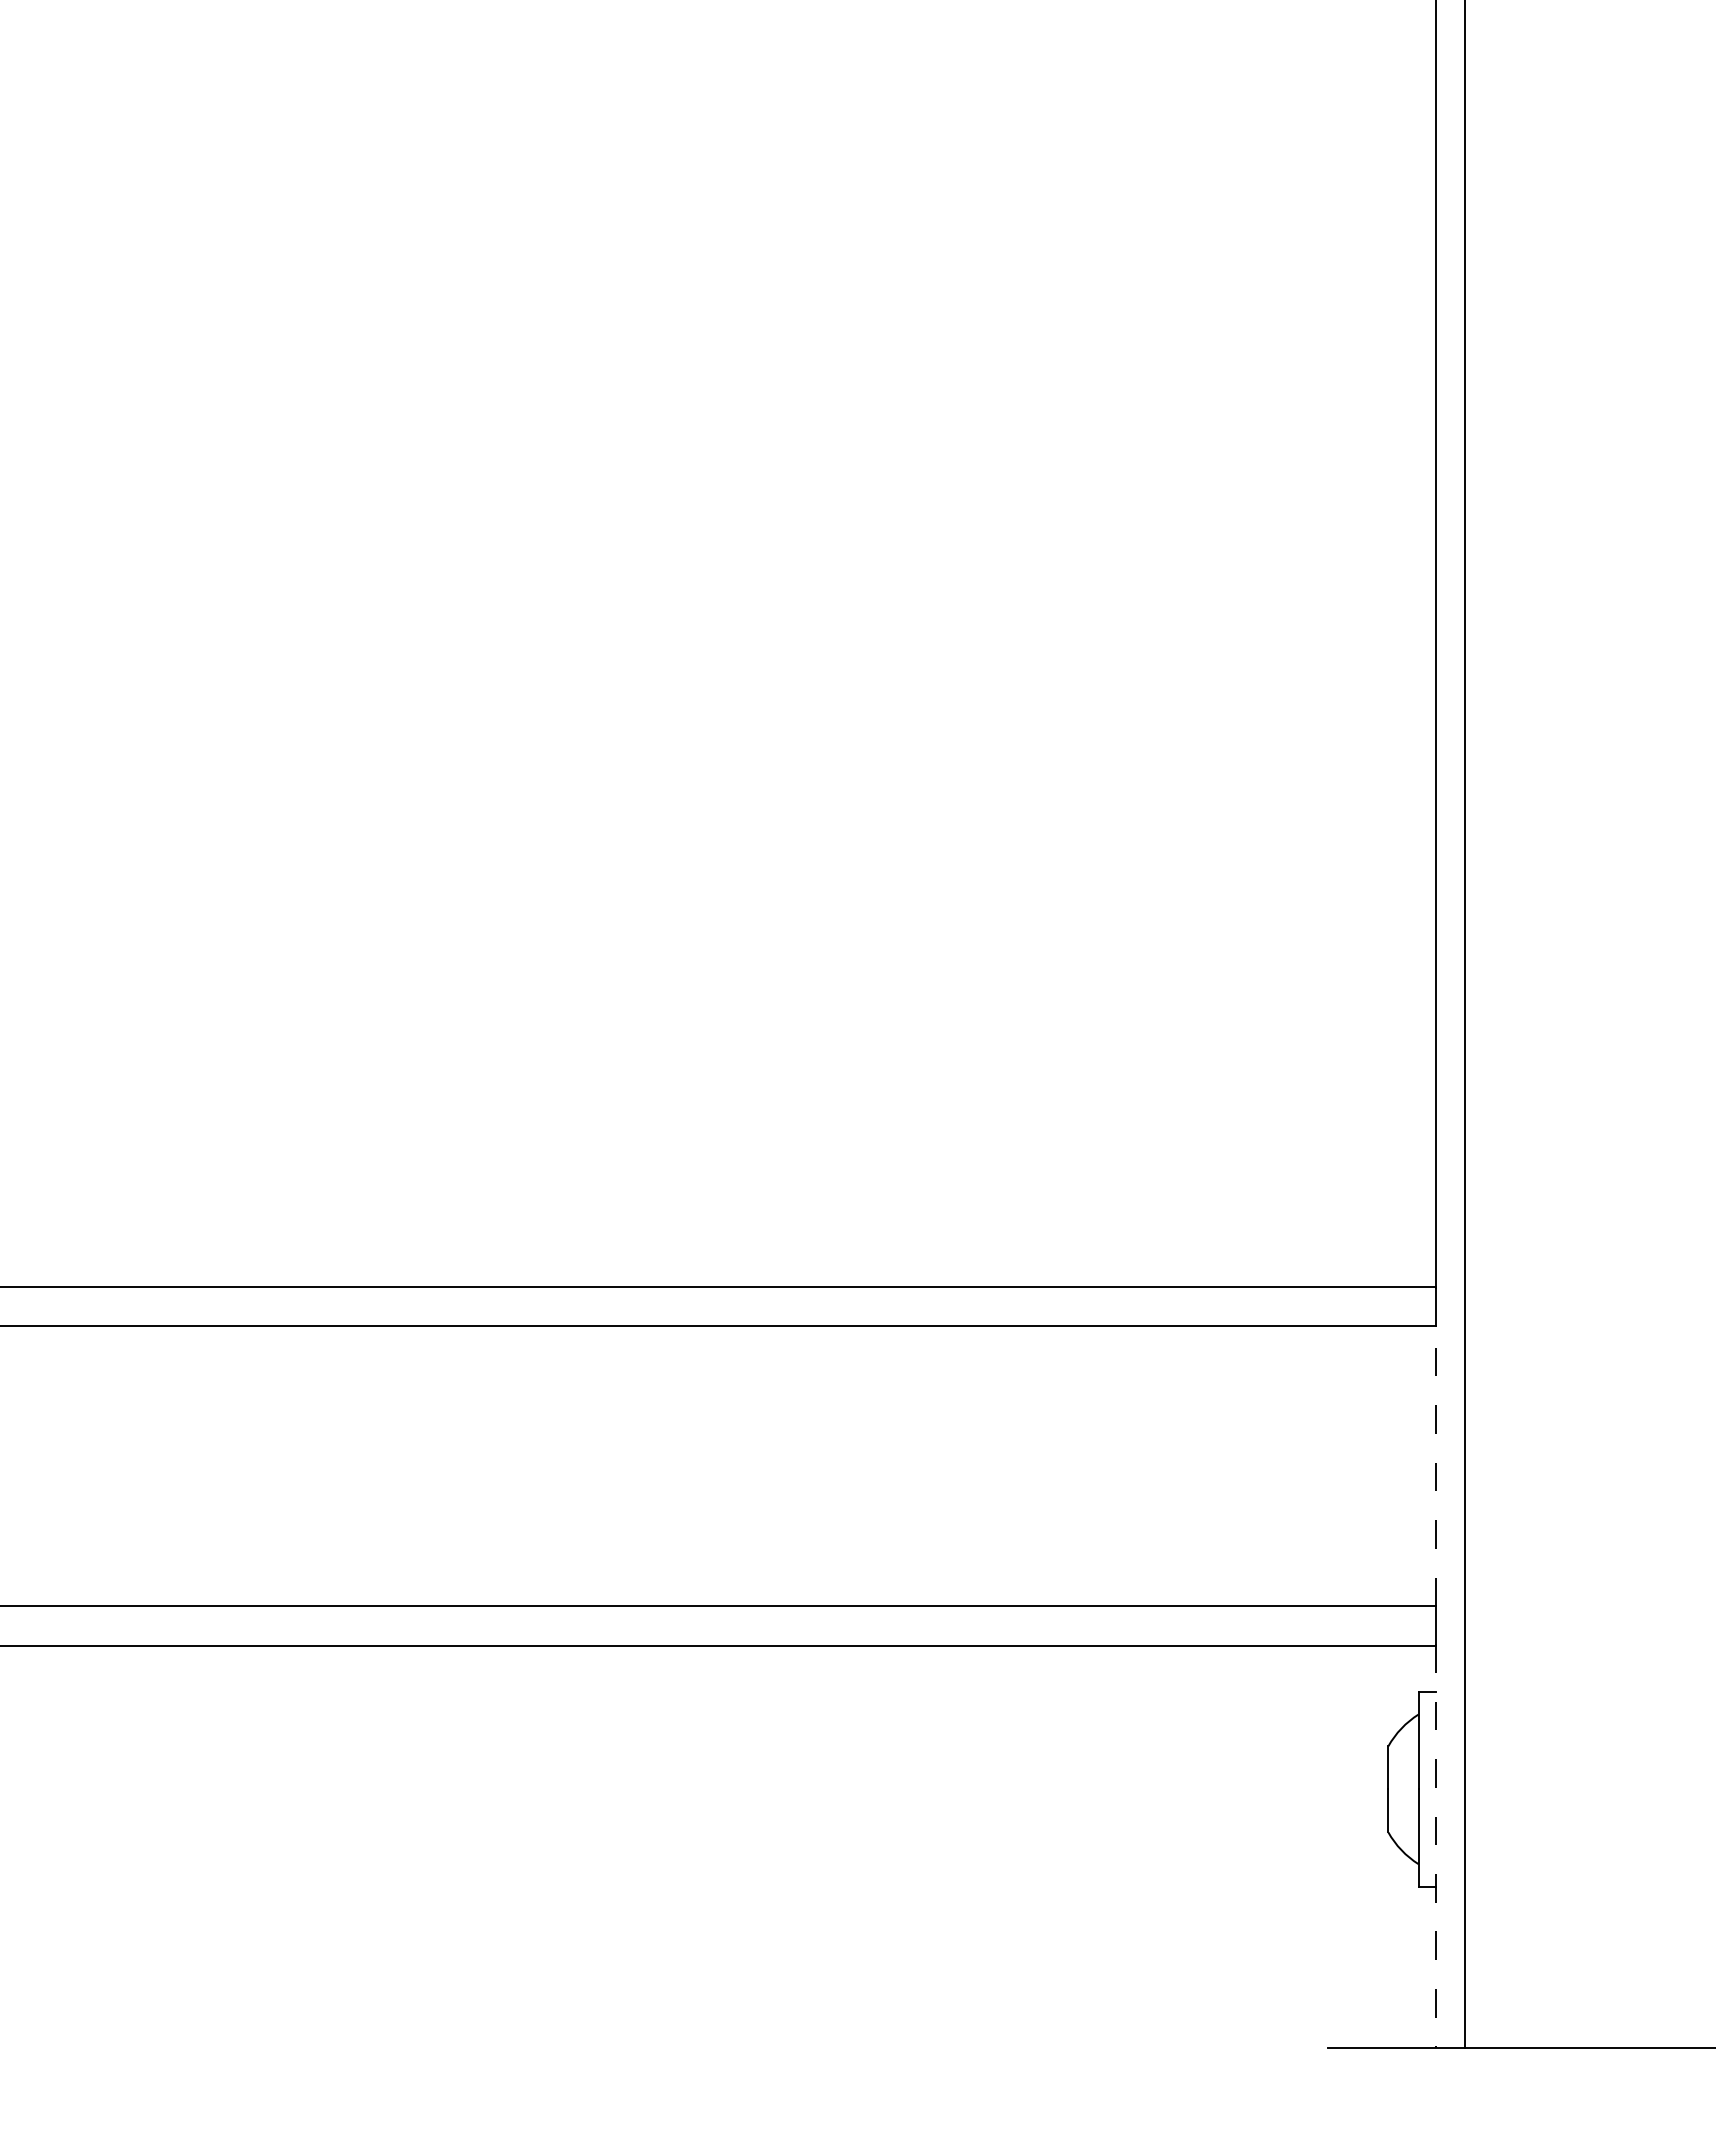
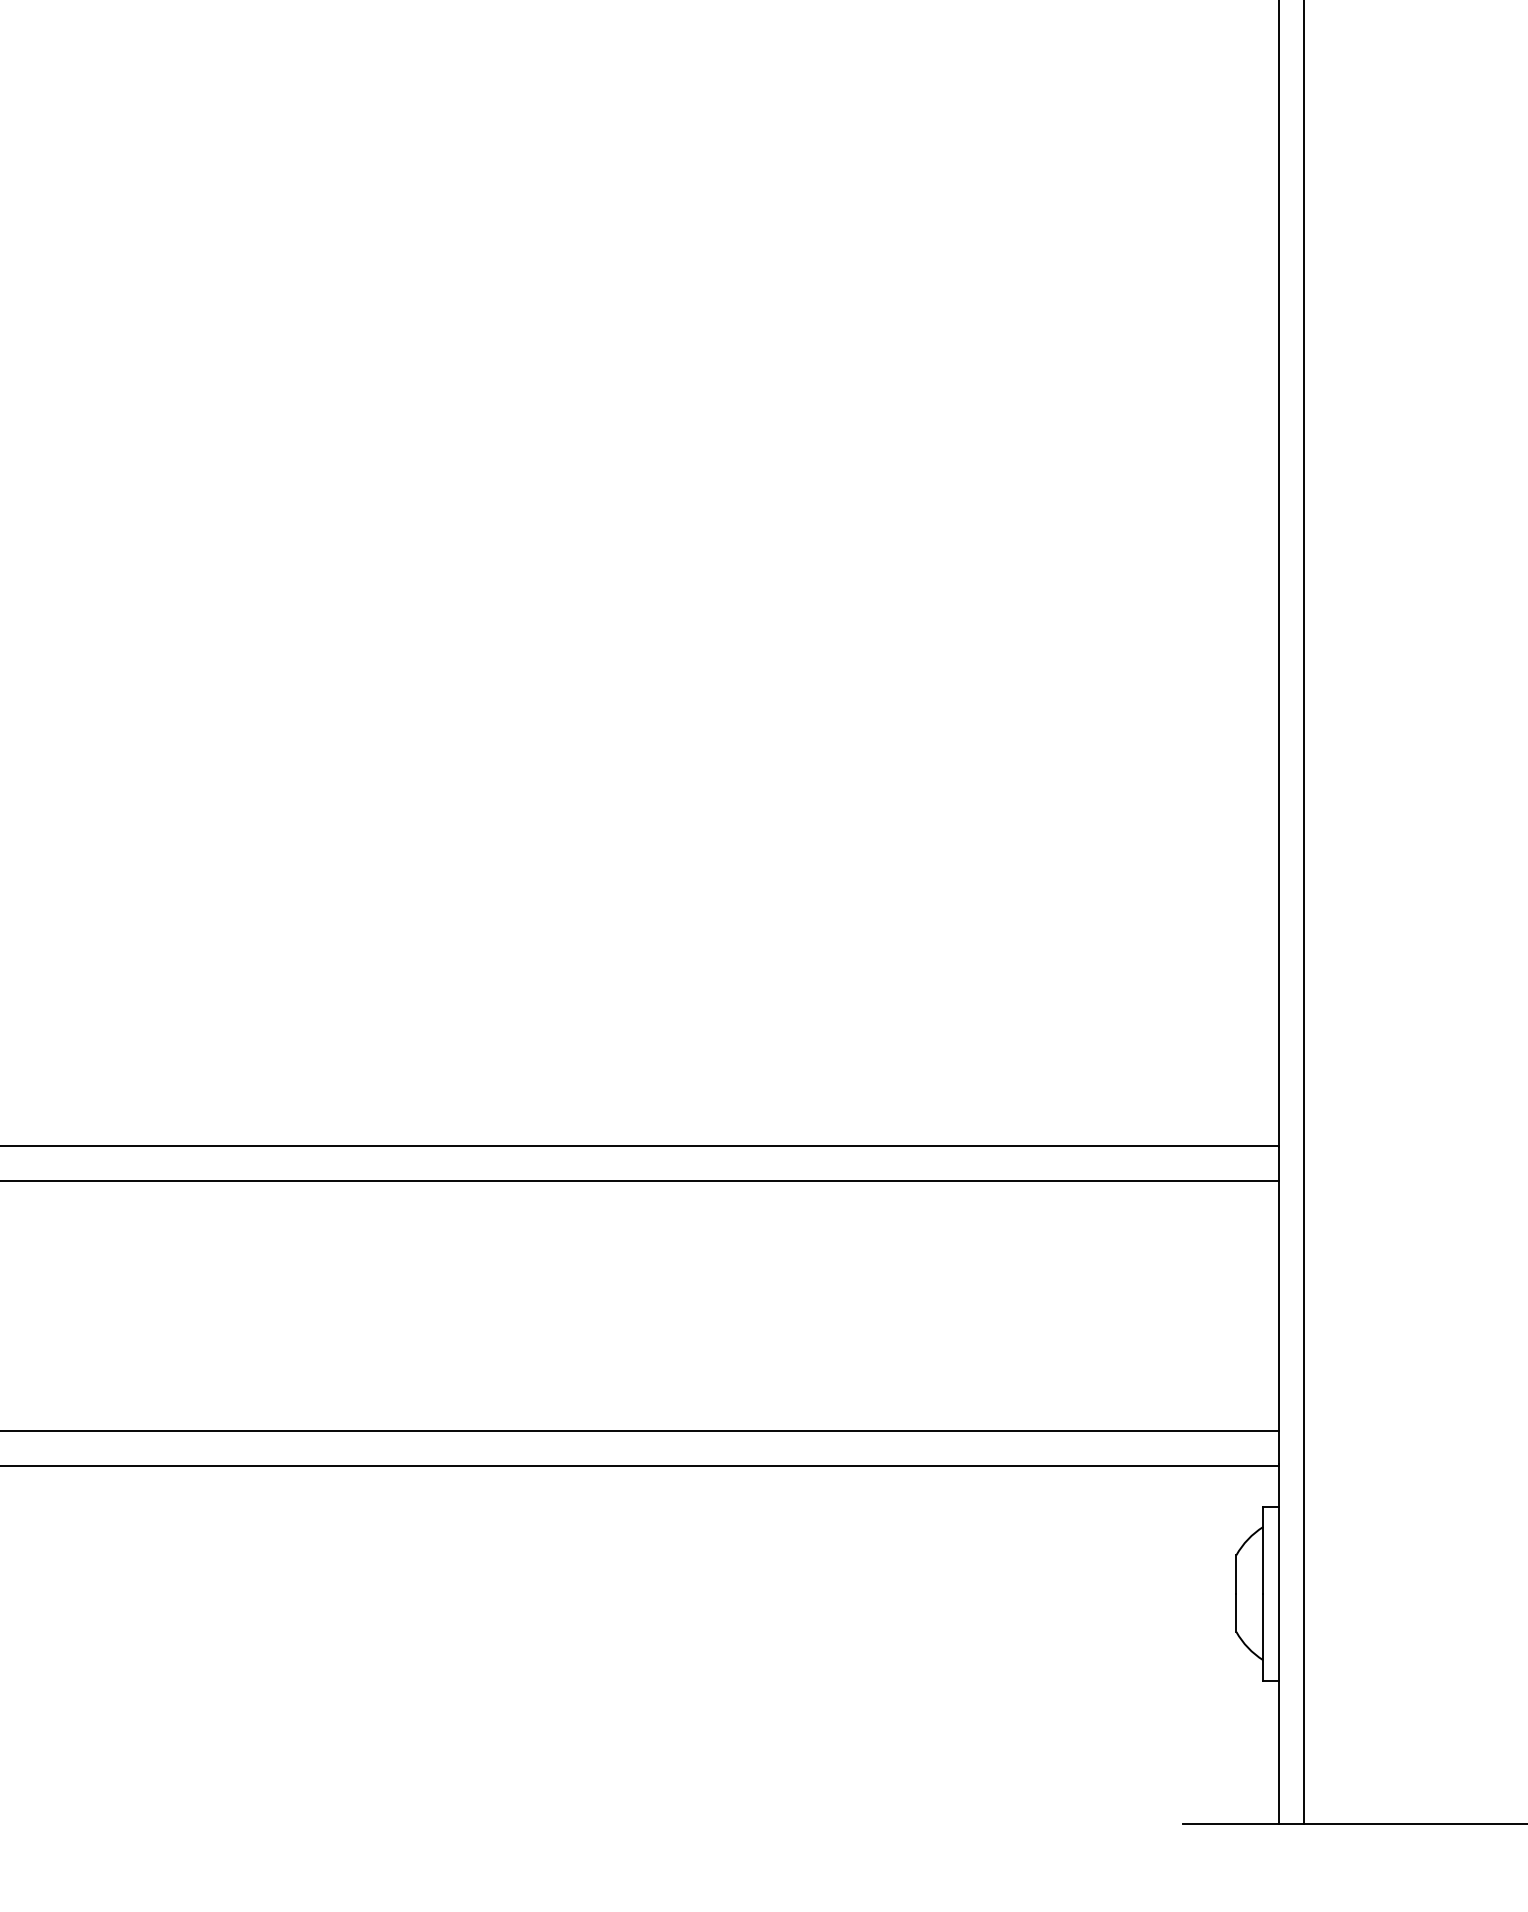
line: (1435, 1465) -> (1278, 1305), dashed -> solid
line: (1435, 1846) -> (1278, 1644), dashed -> solid

